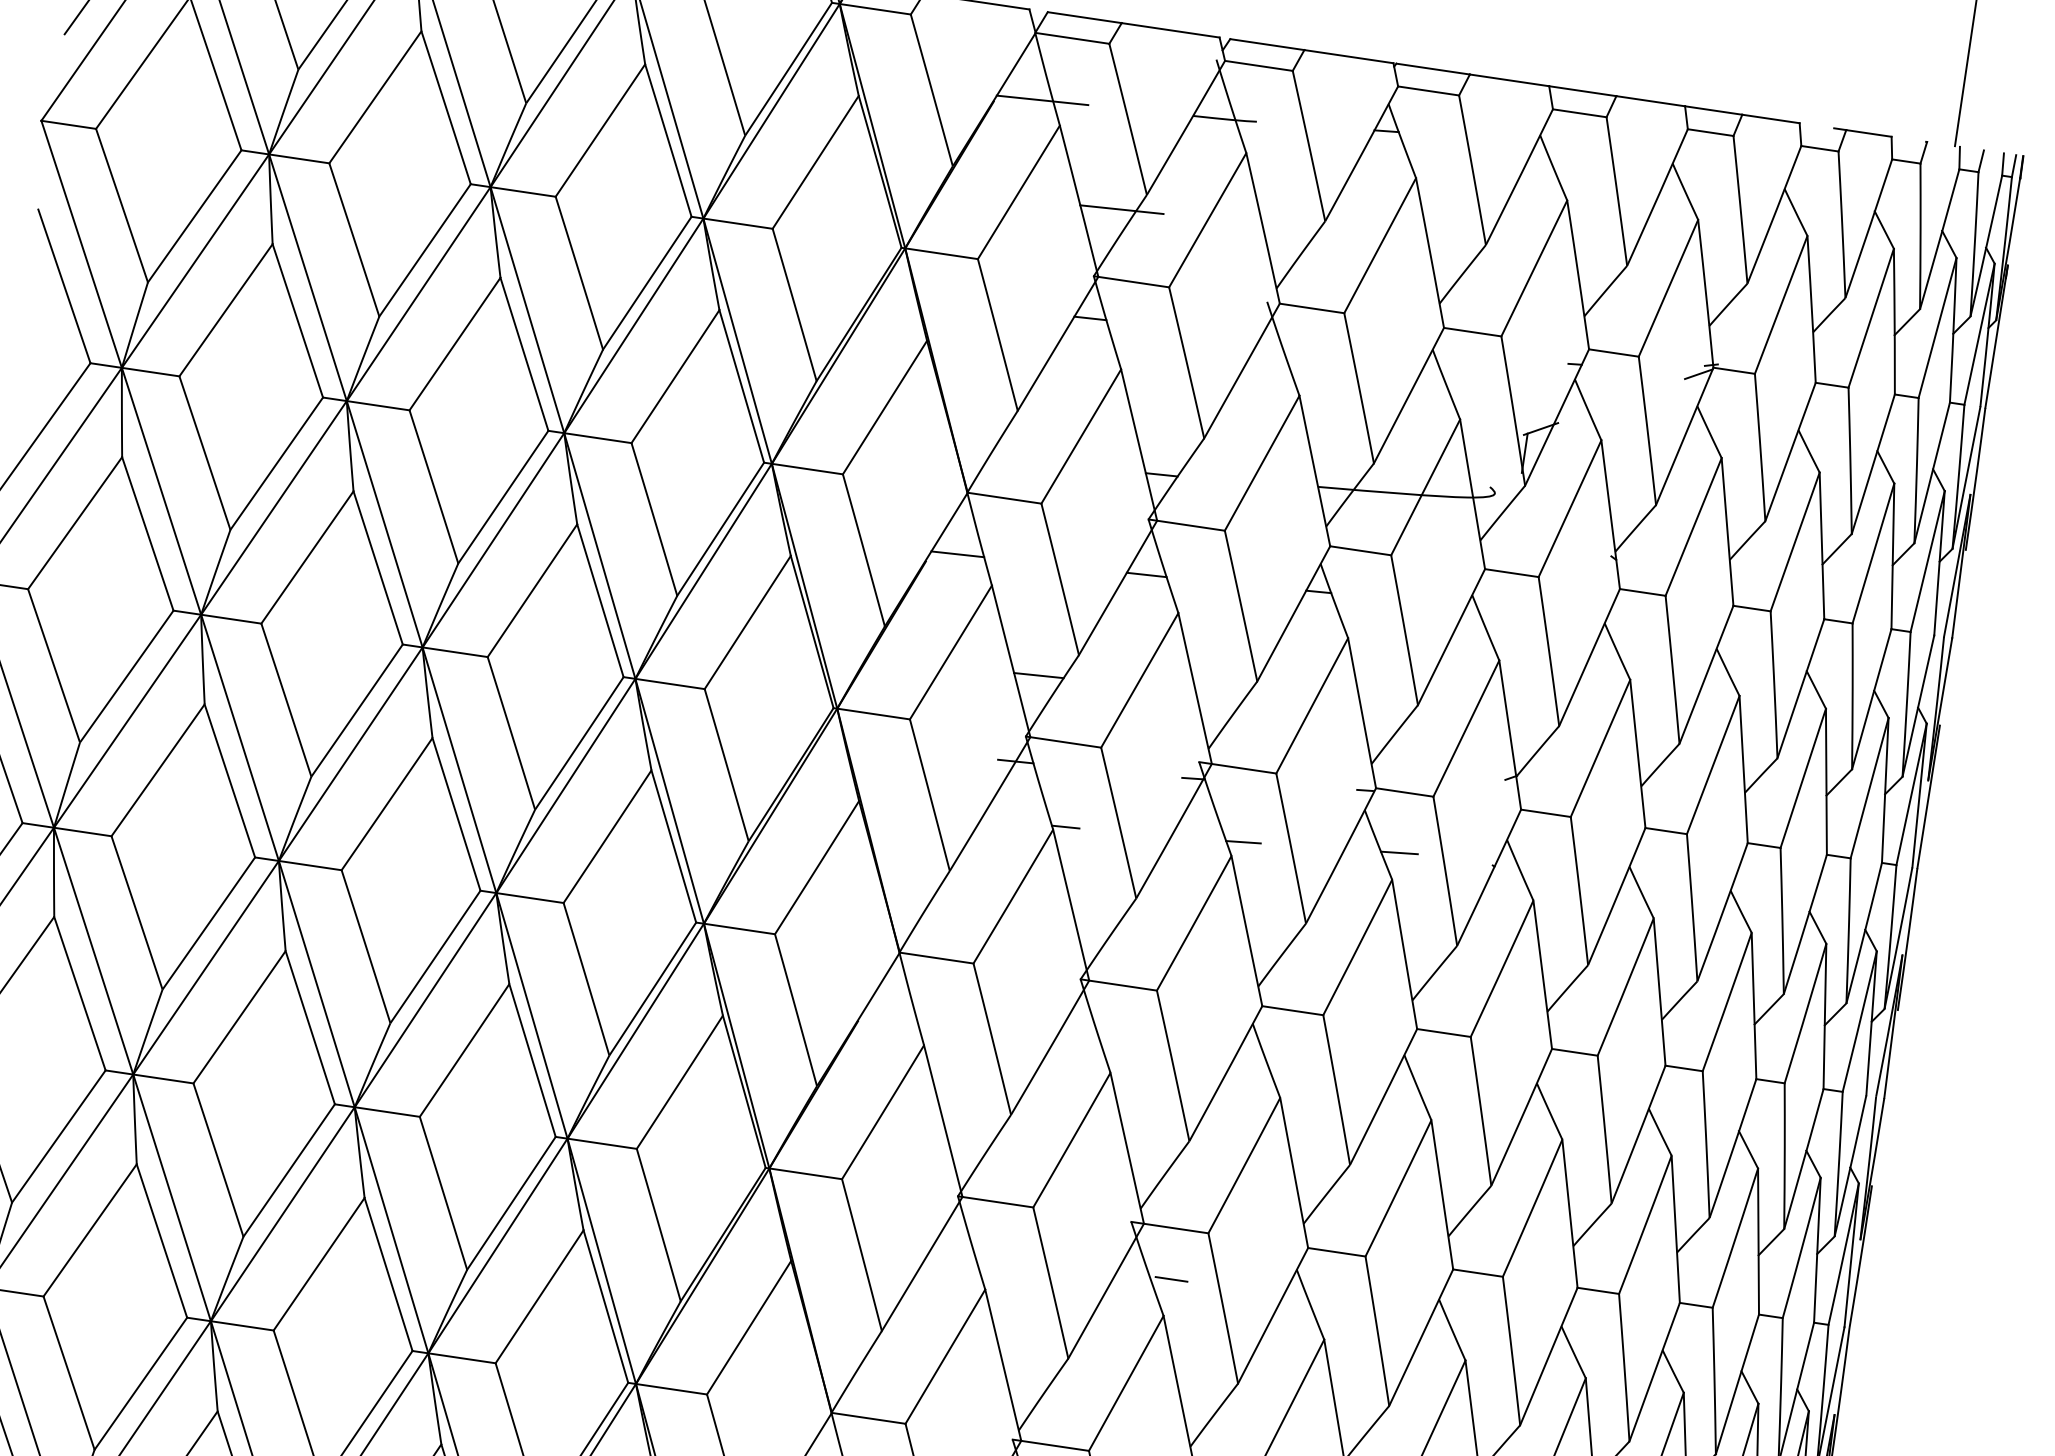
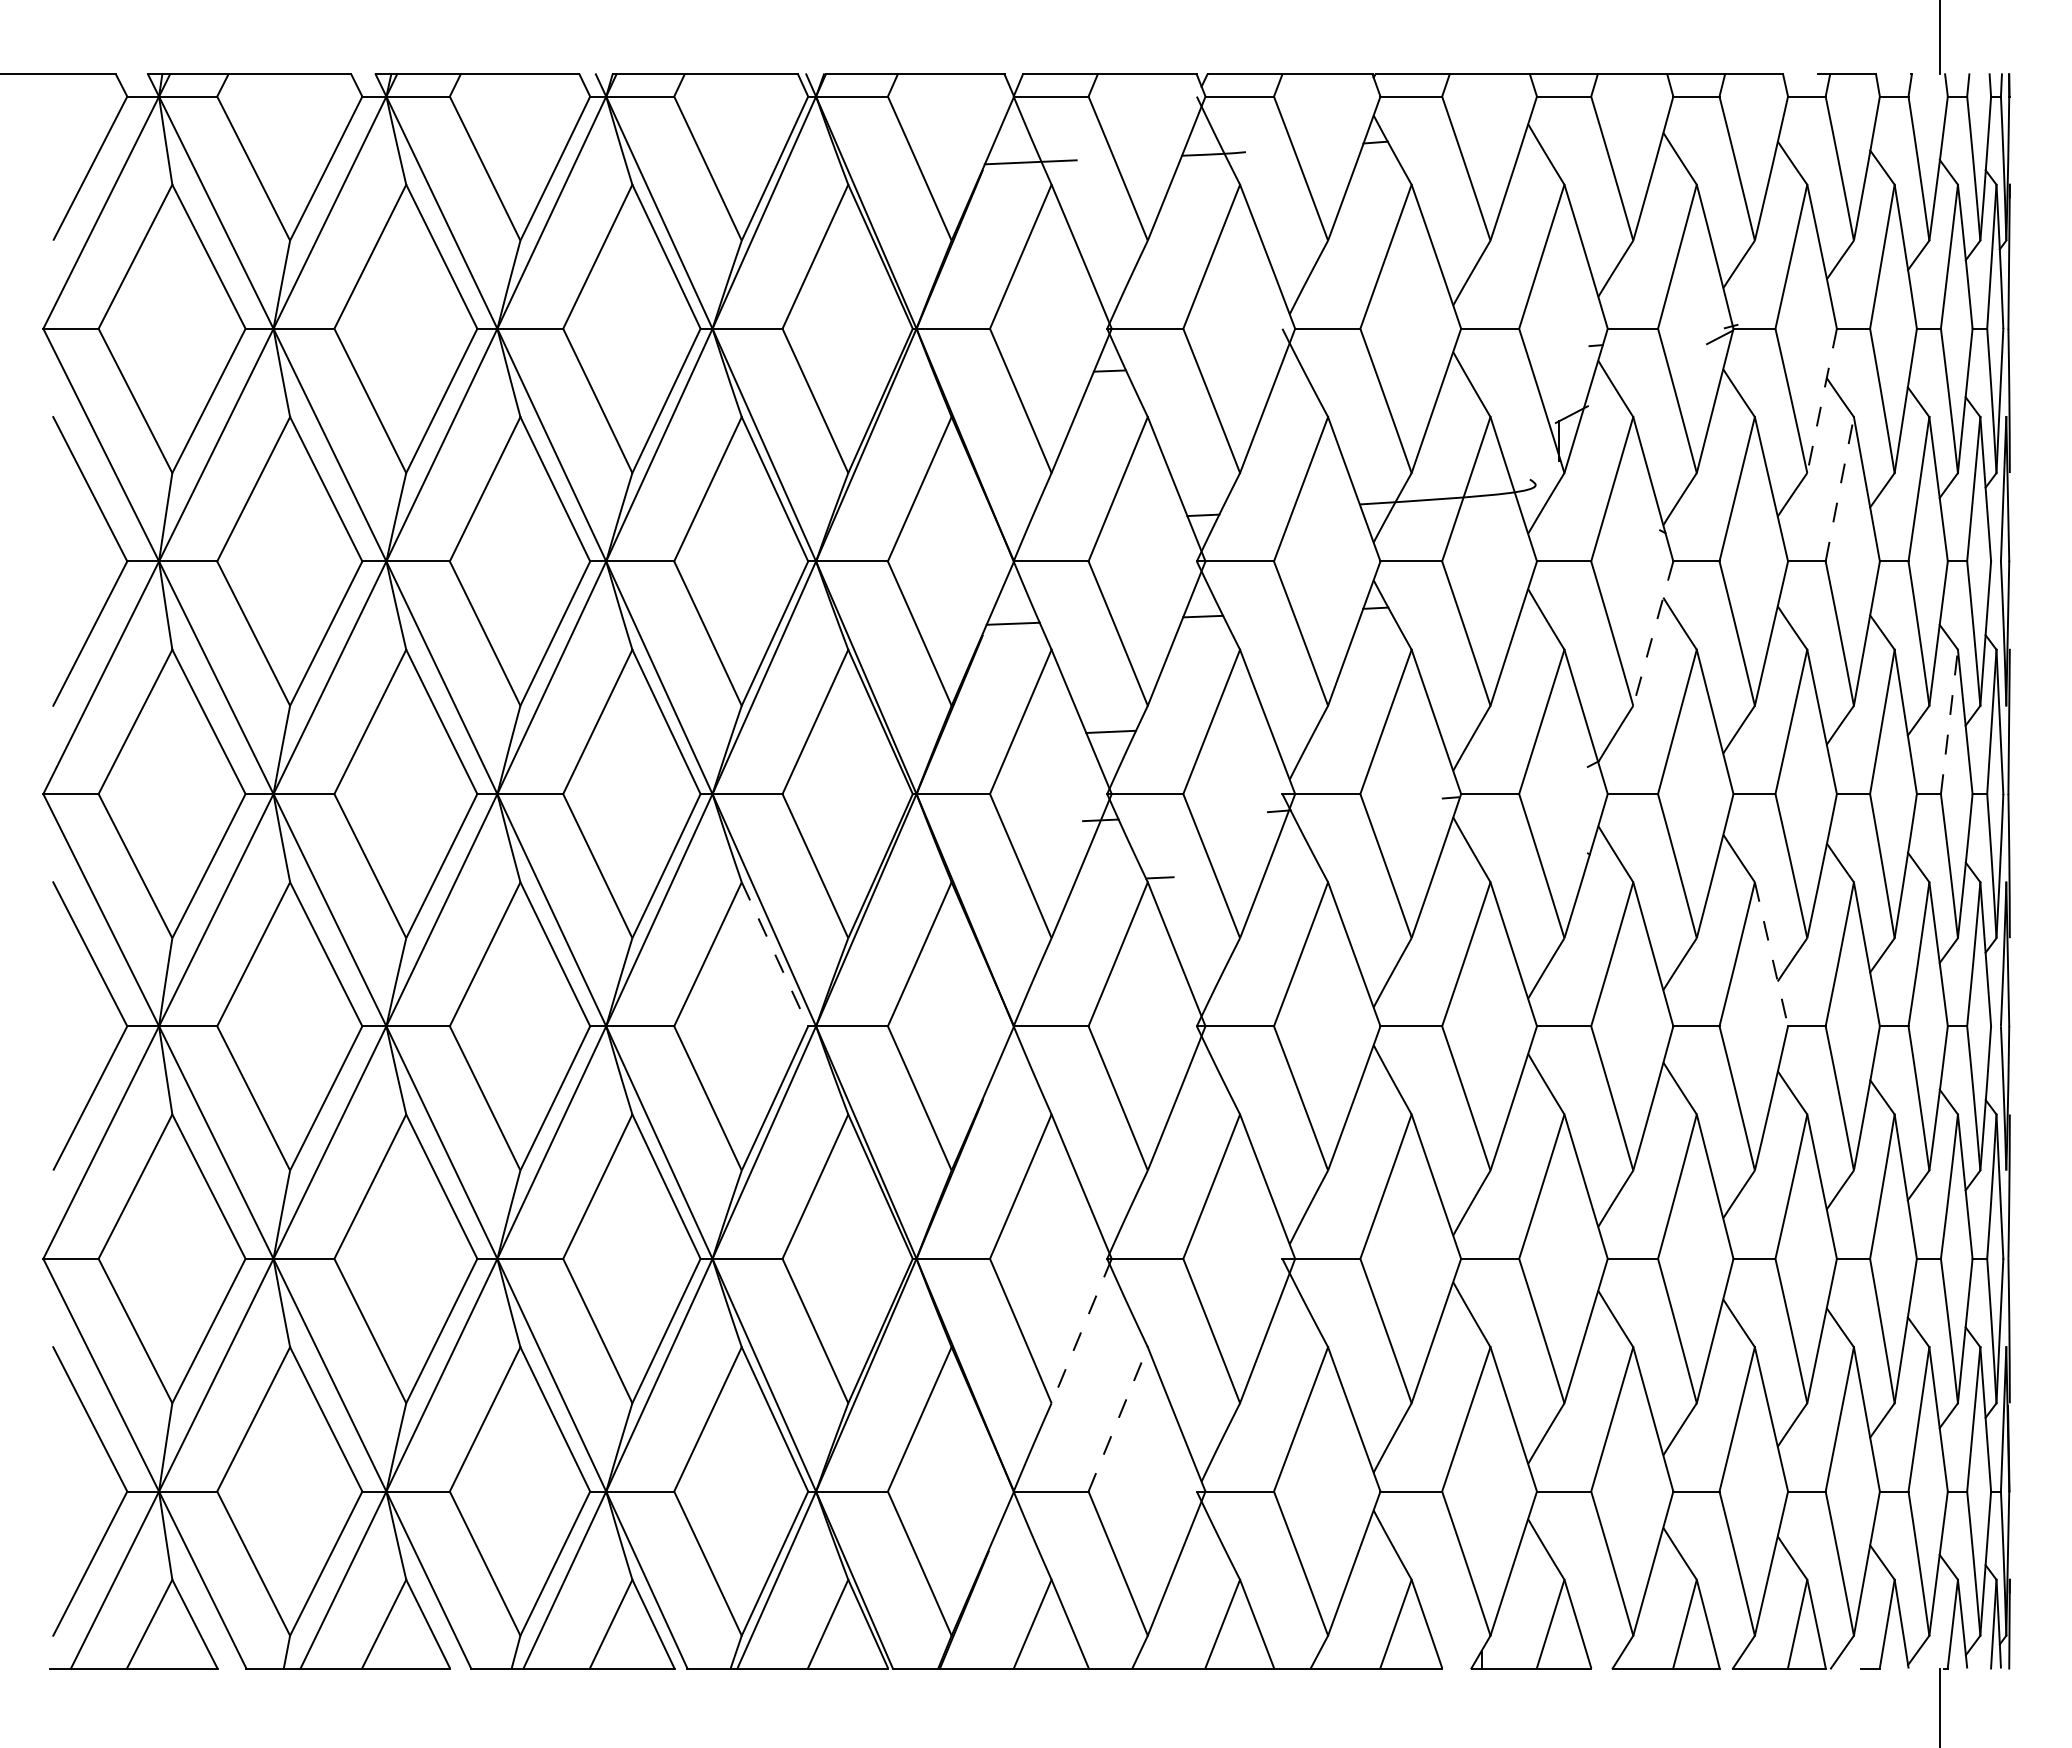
line: (1122, 209) -> (1125, 258), removed
line: (1790, 451) -> (1822, 400), solid -> dashed
line: (1794, 542) -> (1839, 489), solid -> dashed
line: (1589, 657) -> (1653, 633), solid -> dashed
line: (1869, 787) -> (1949, 721), solid -> dashed
line: (1243, 841) -> (1337, 866), removed
line: (674, 846) -> (775, 954), solid -> dashed
line: (1399, 852) -> (1493, 854), removed
line: (1659, 992) -> (1771, 954), solid -> dashed
line: (921, 1264) -> (1081, 1331), solid -> dashed
line: (1171, 1279) -> (1330, 1309), removed
line: (945, 1355) -> (1118, 1418), solid -> dashed

